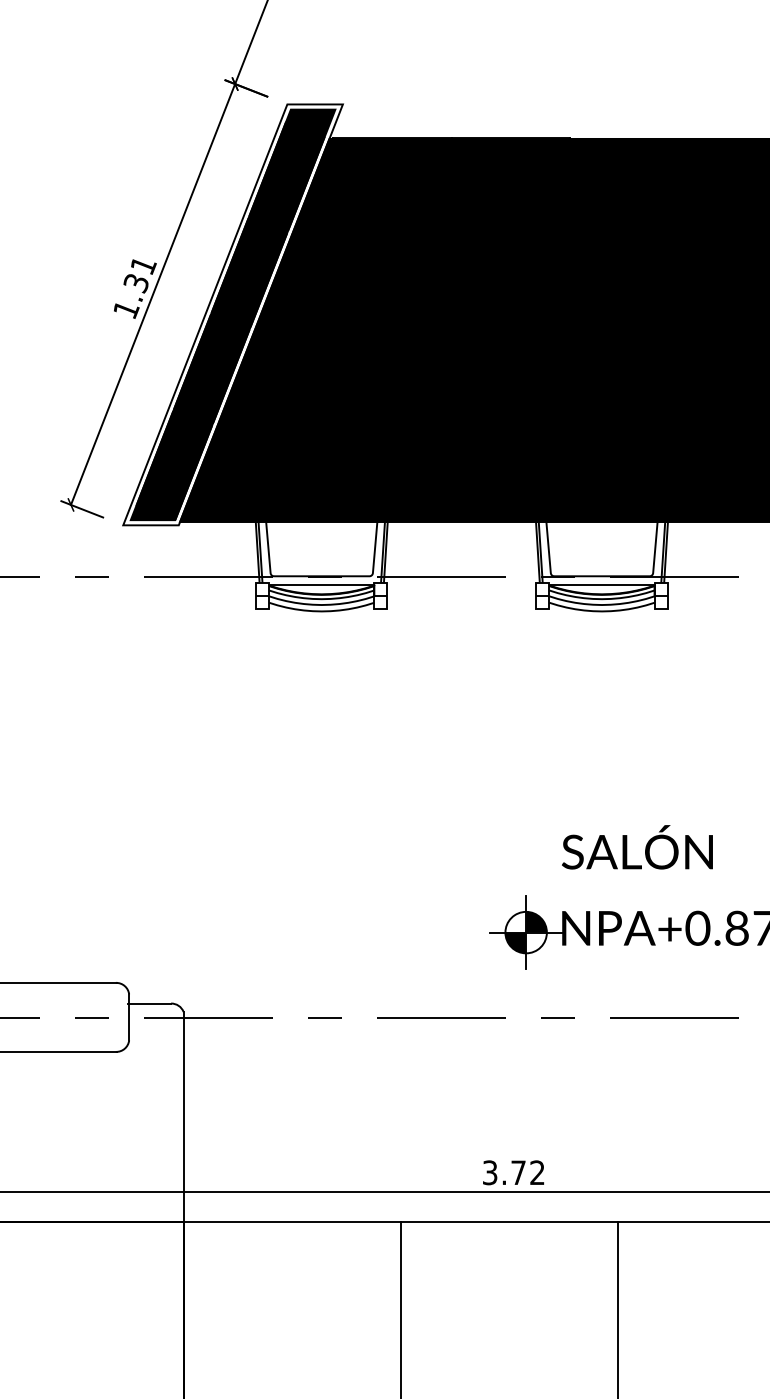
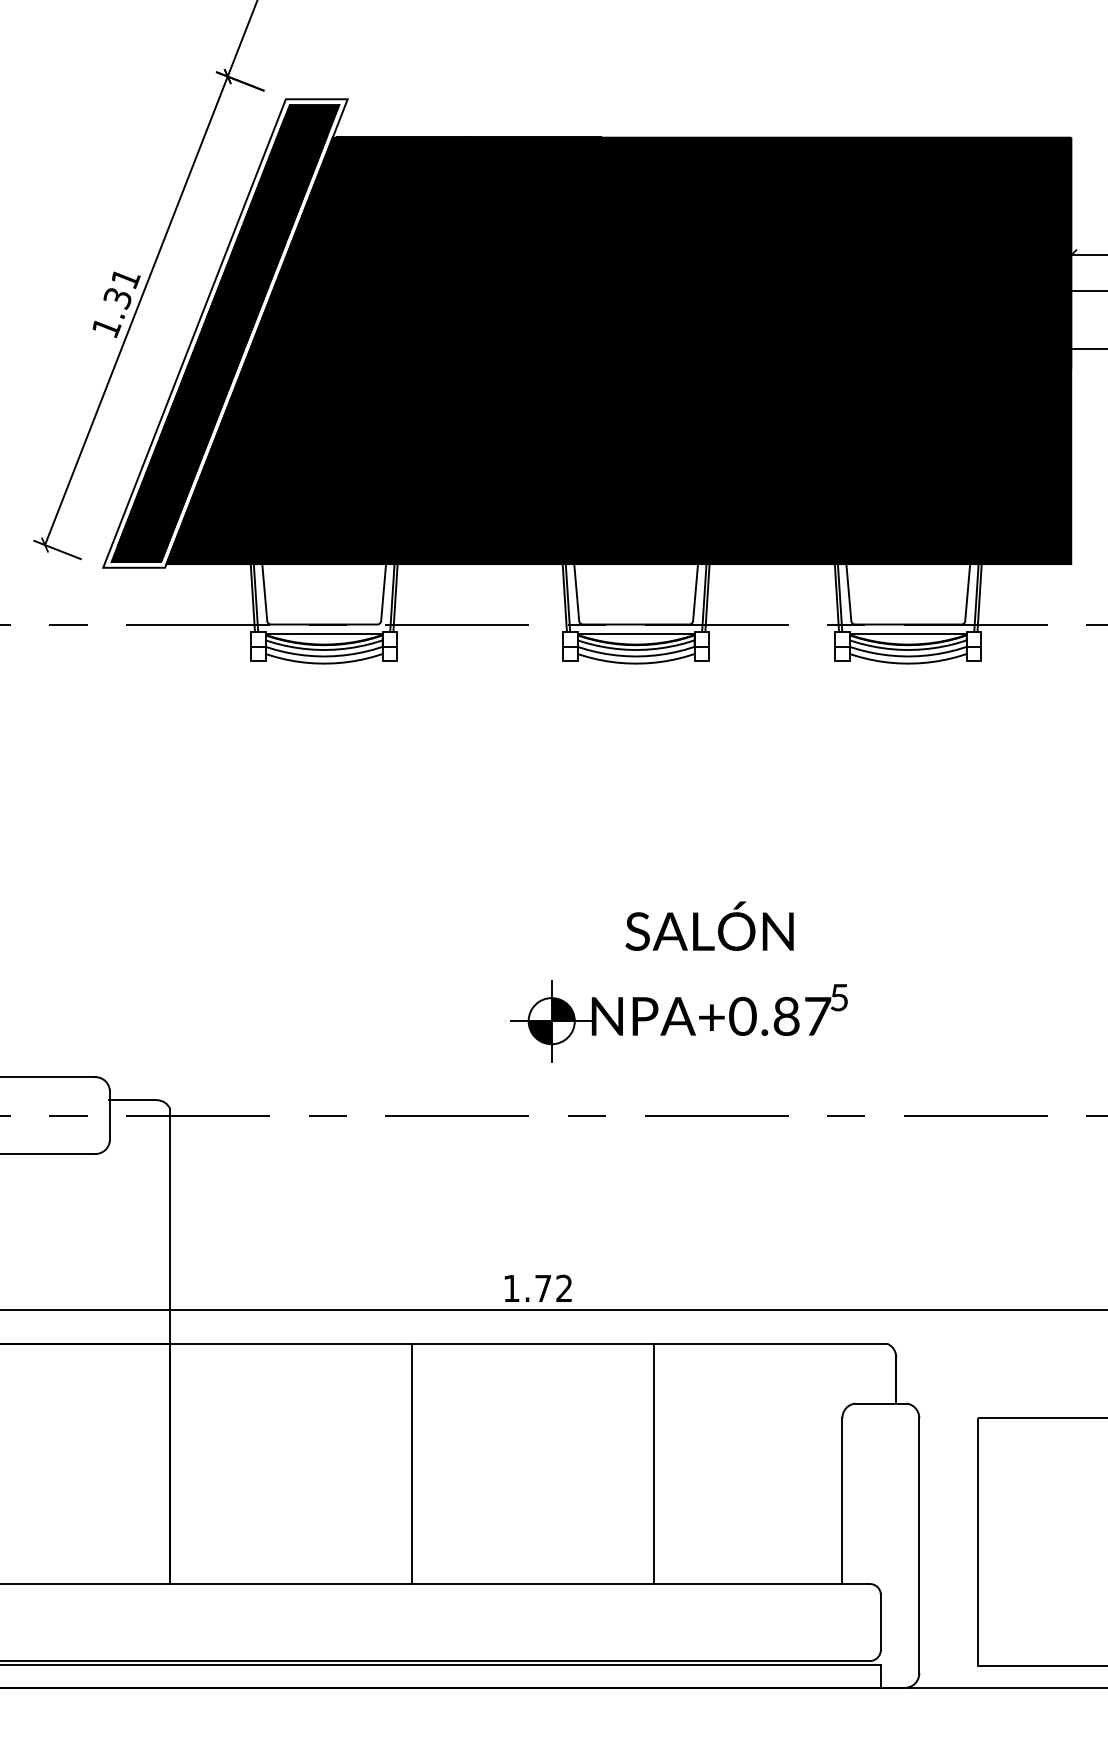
text: (637, 846) -> (709, 925), moved
text: (490, 1172) -> (511, 1288), 3.72 -> 1.72

